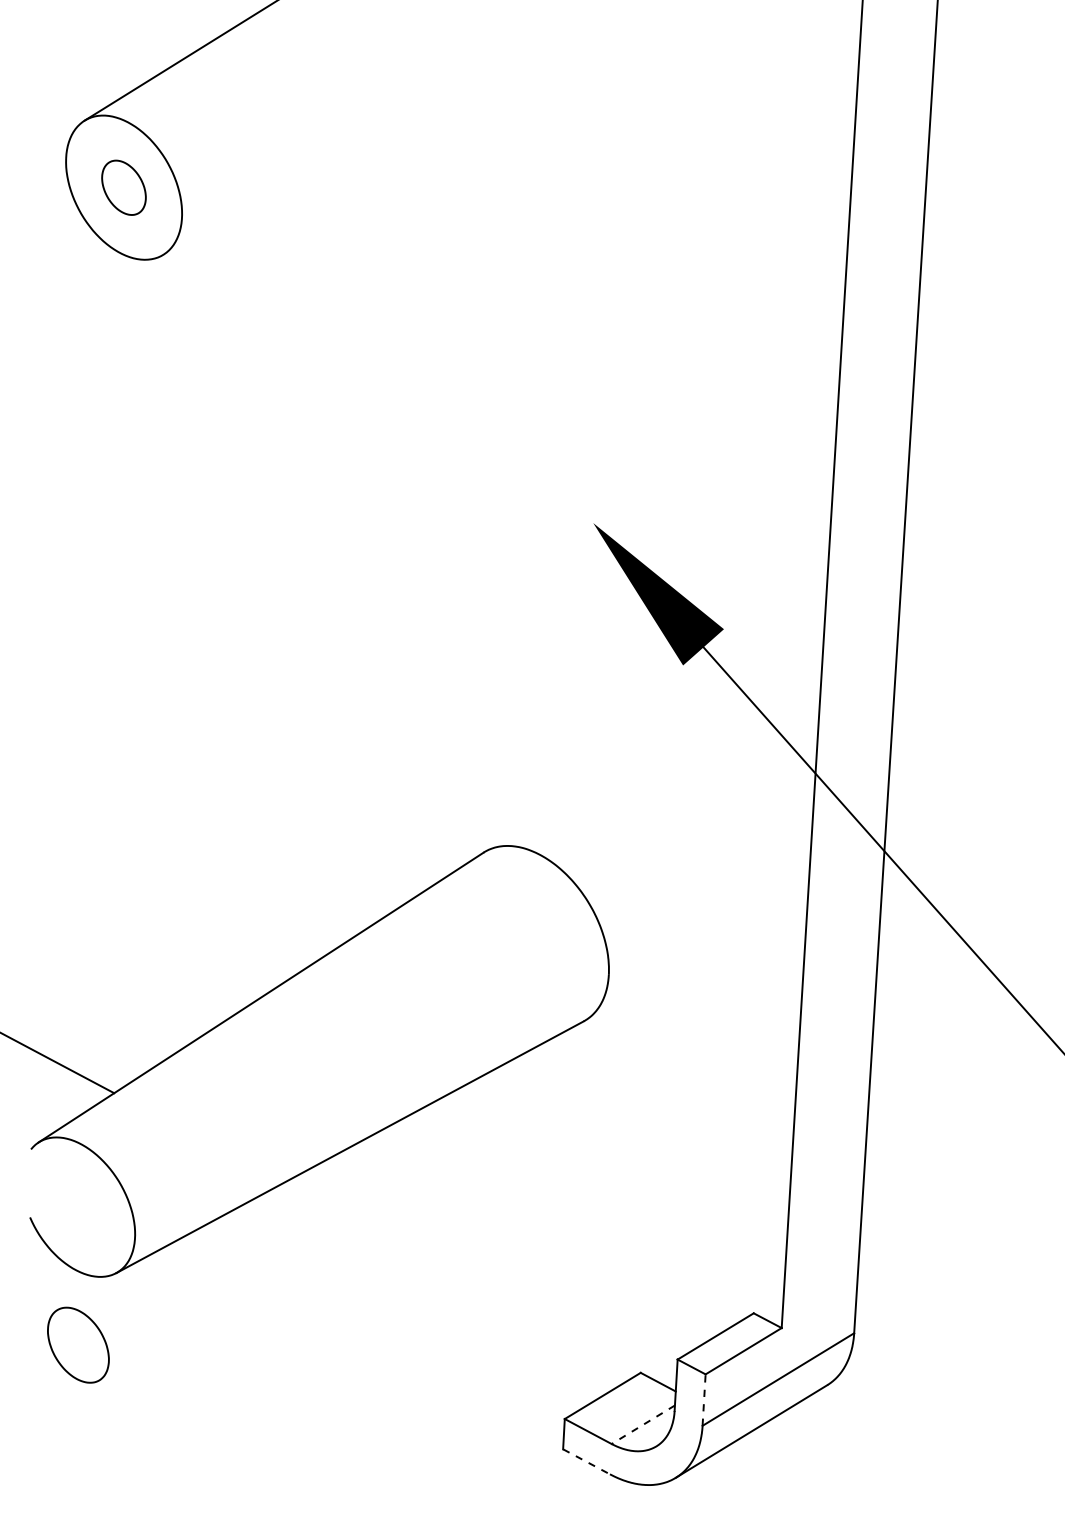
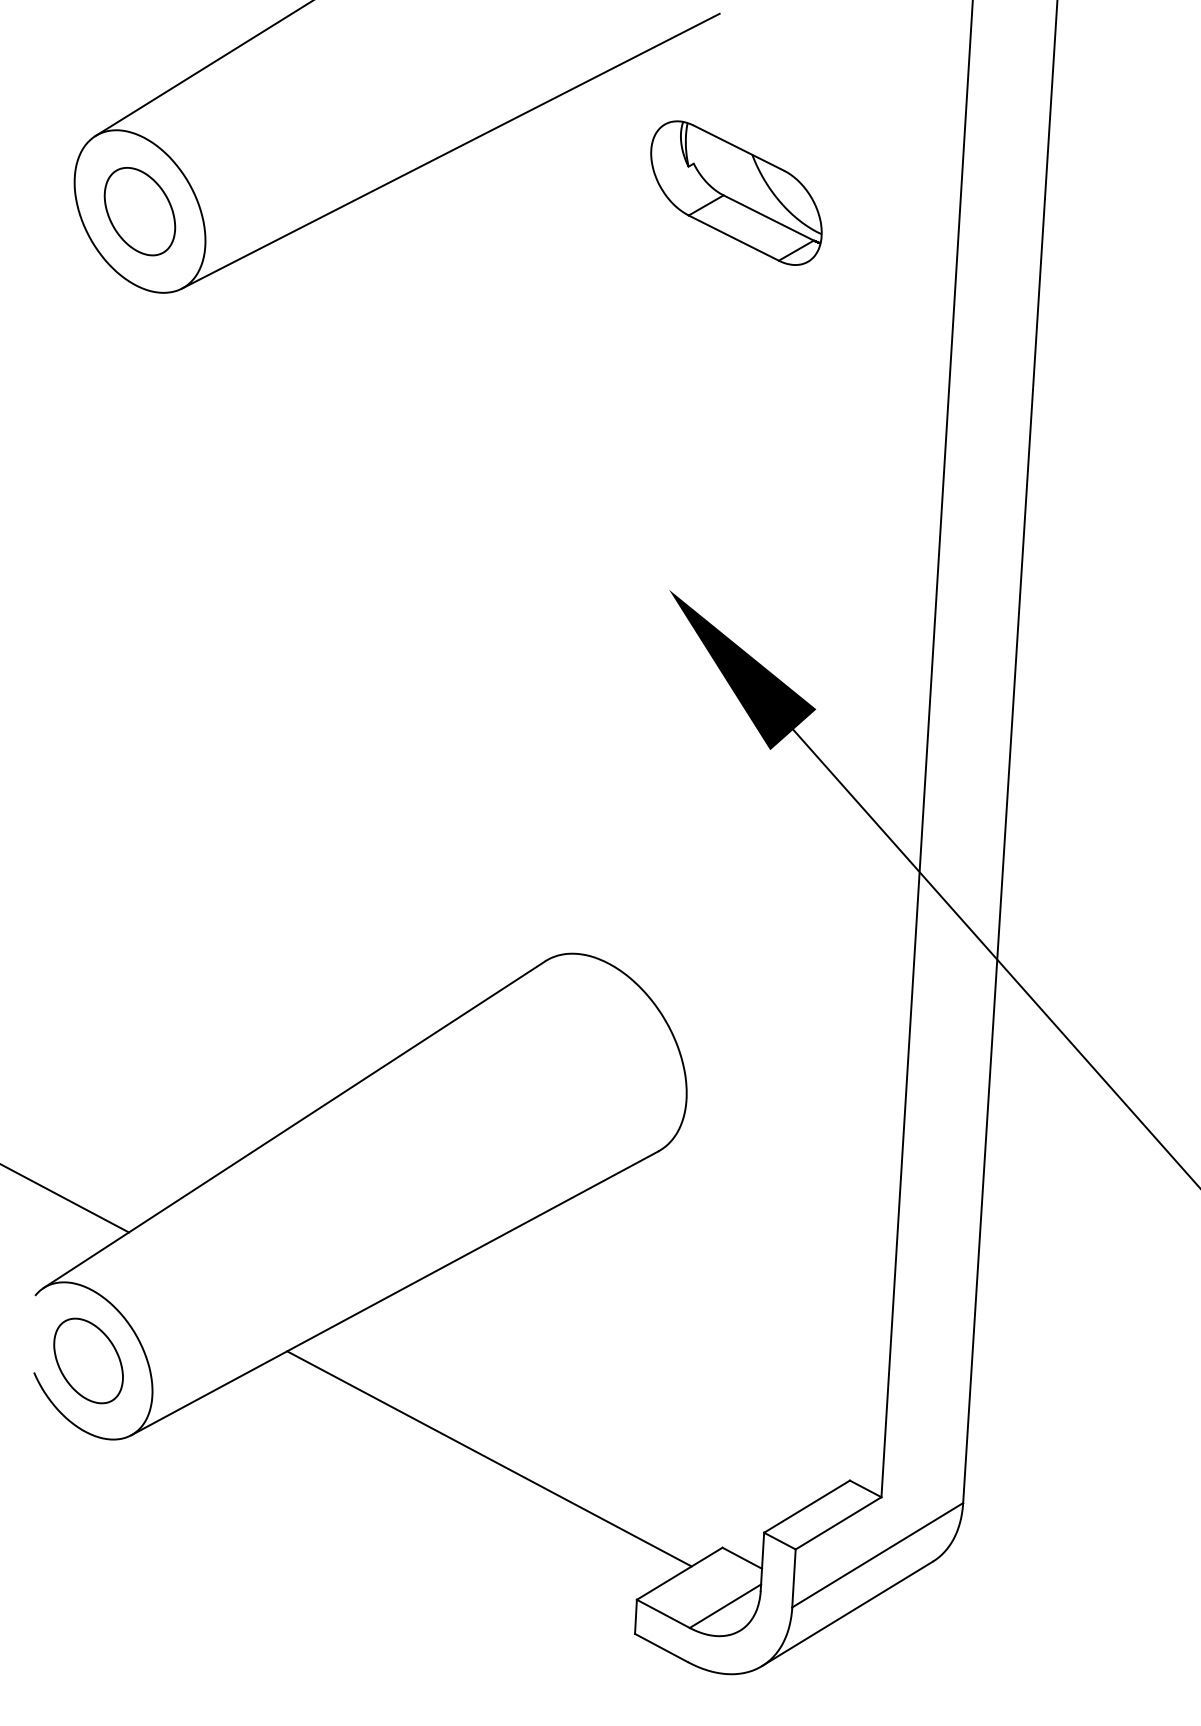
line: (399, 134) -> (450, 151), added
part: (652, 170) -> (735, 192), added
part: (123, 187) -> (139, 211), size x1.43
line: (433, 1293) -> (488, 1458), added
part: (78, 1344) -> (88, 1360), moved
line: (704, 1400) -> (794, 1578), dashed -> solid
line: (642, 1424) -> (724, 1605), dashed -> solid
line: (586, 1461) -> (661, 1647), dashed -> solid

